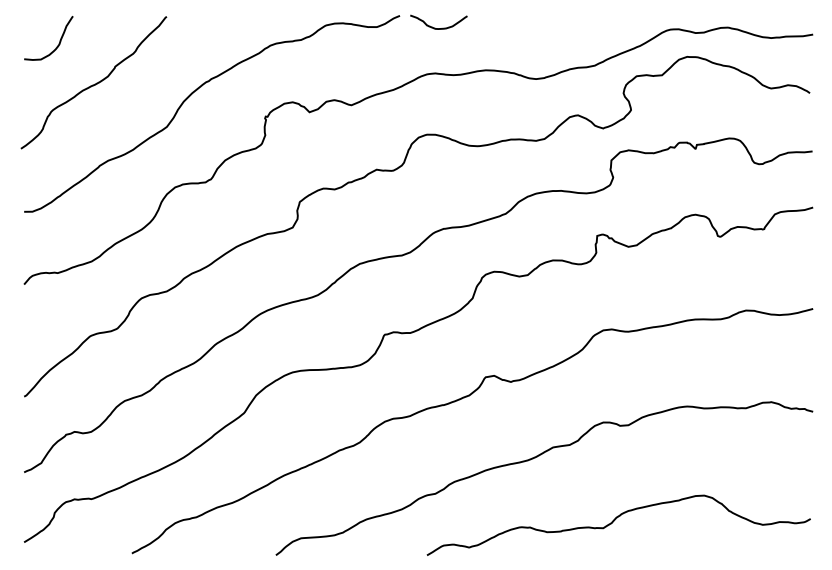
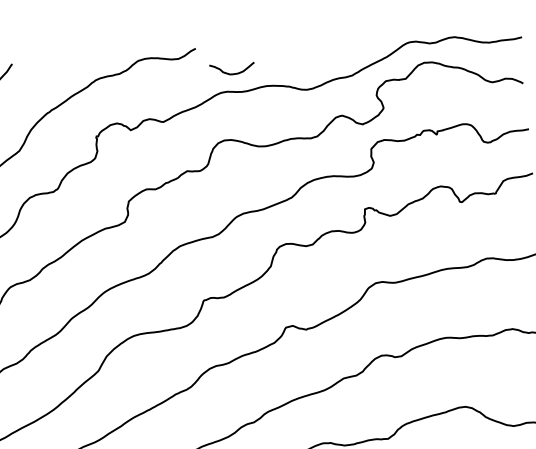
curve: (435, 27) -> (229, 73), moved

